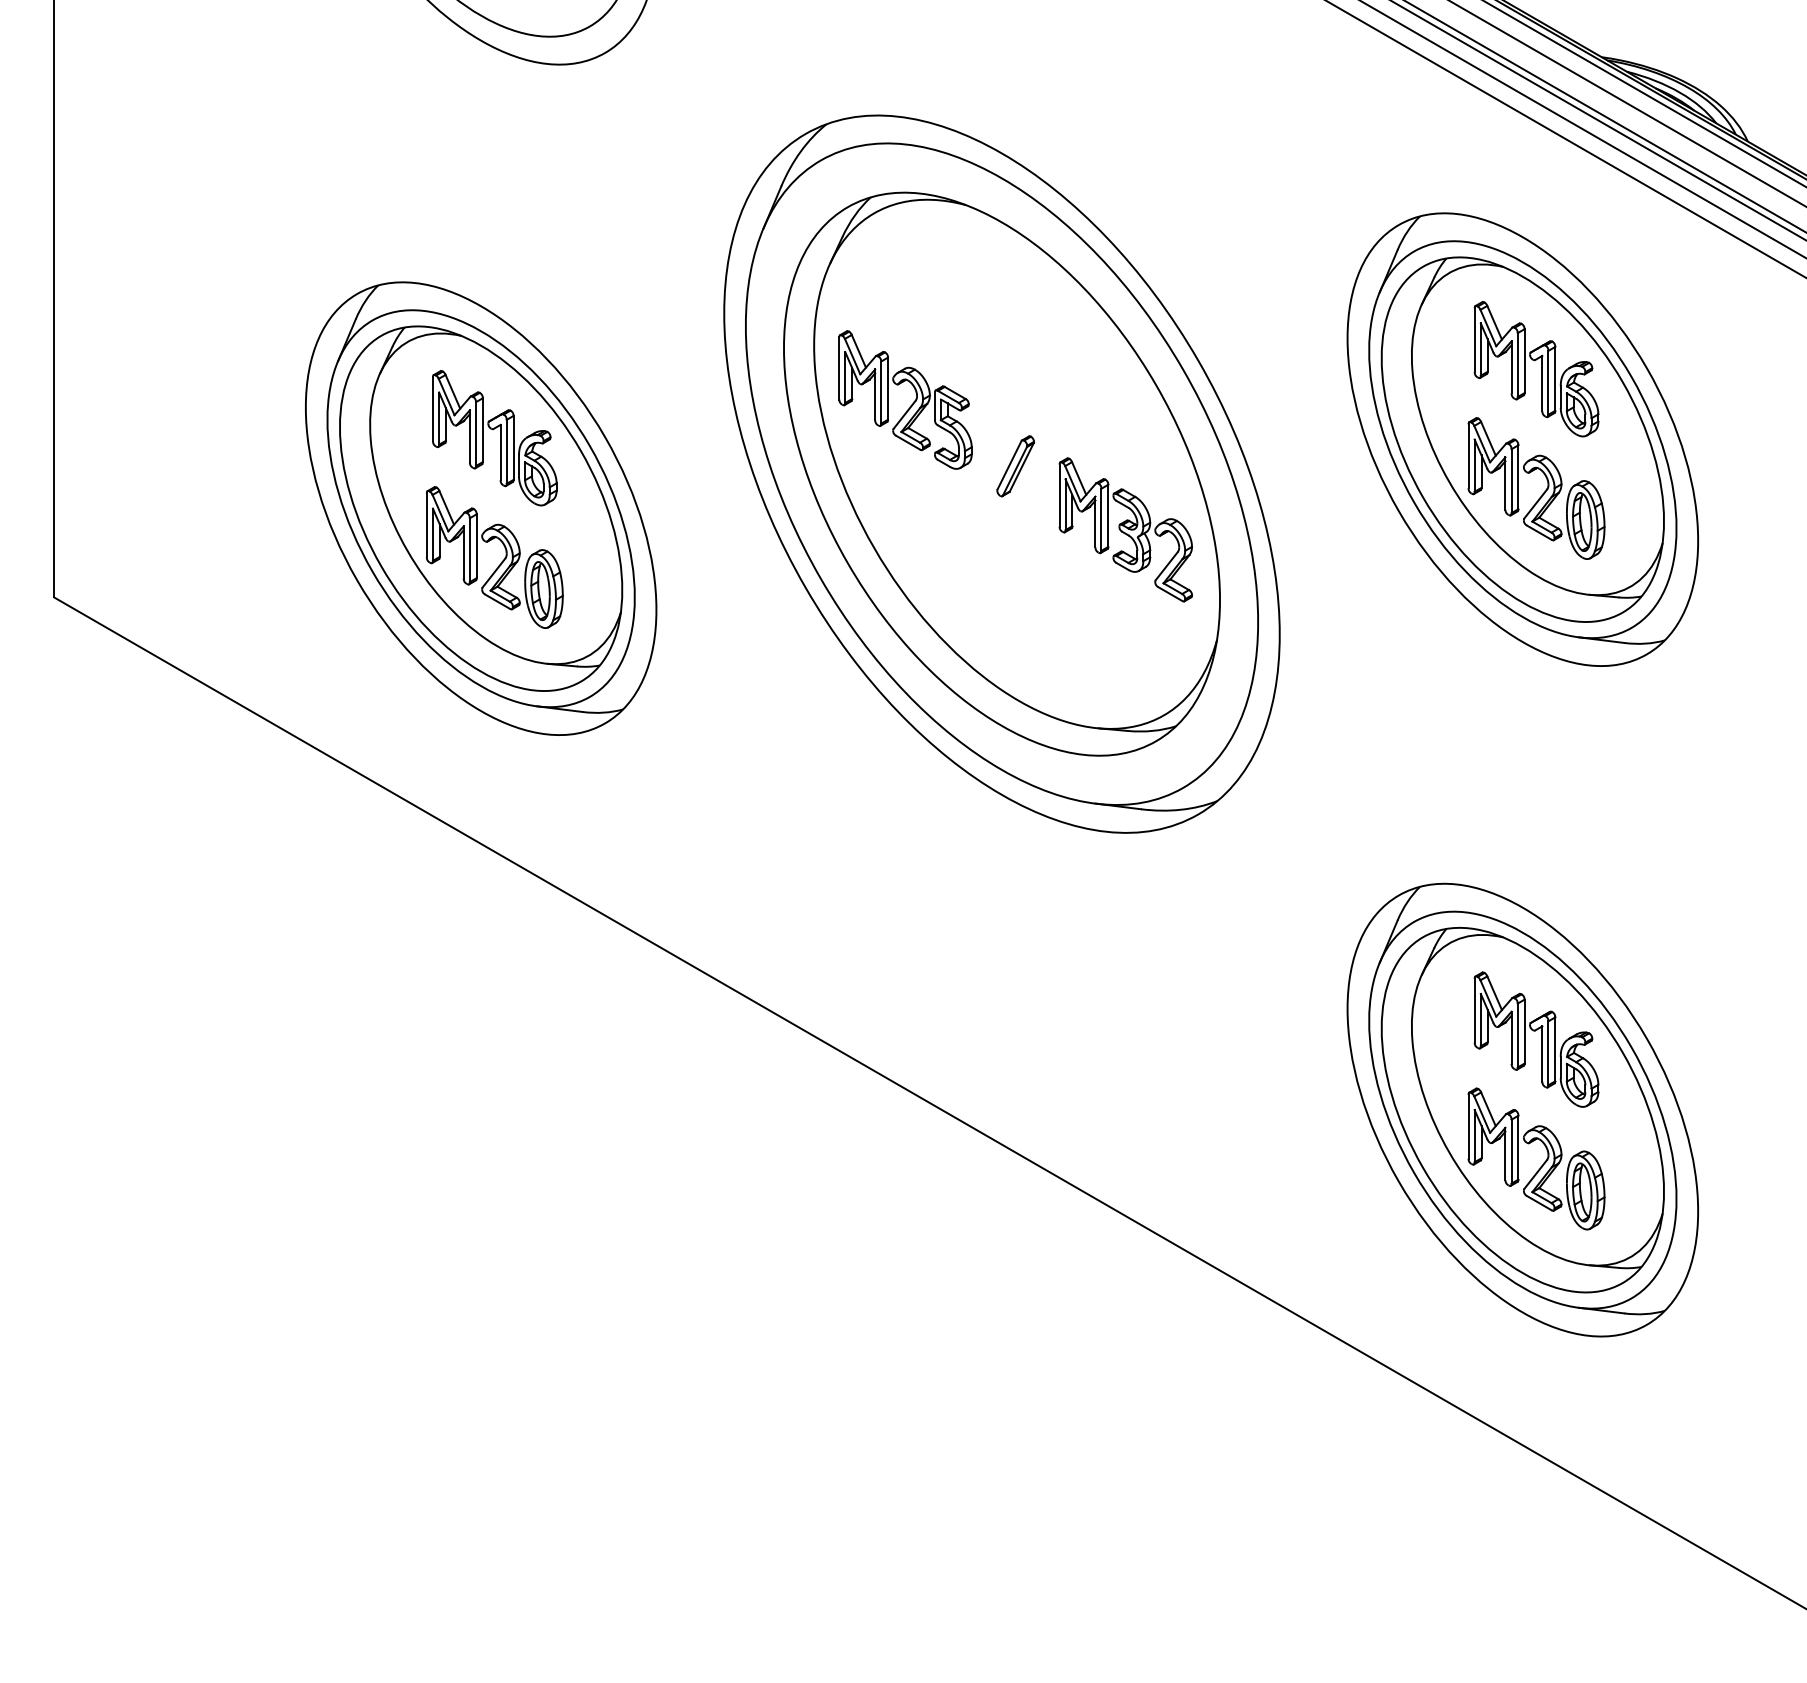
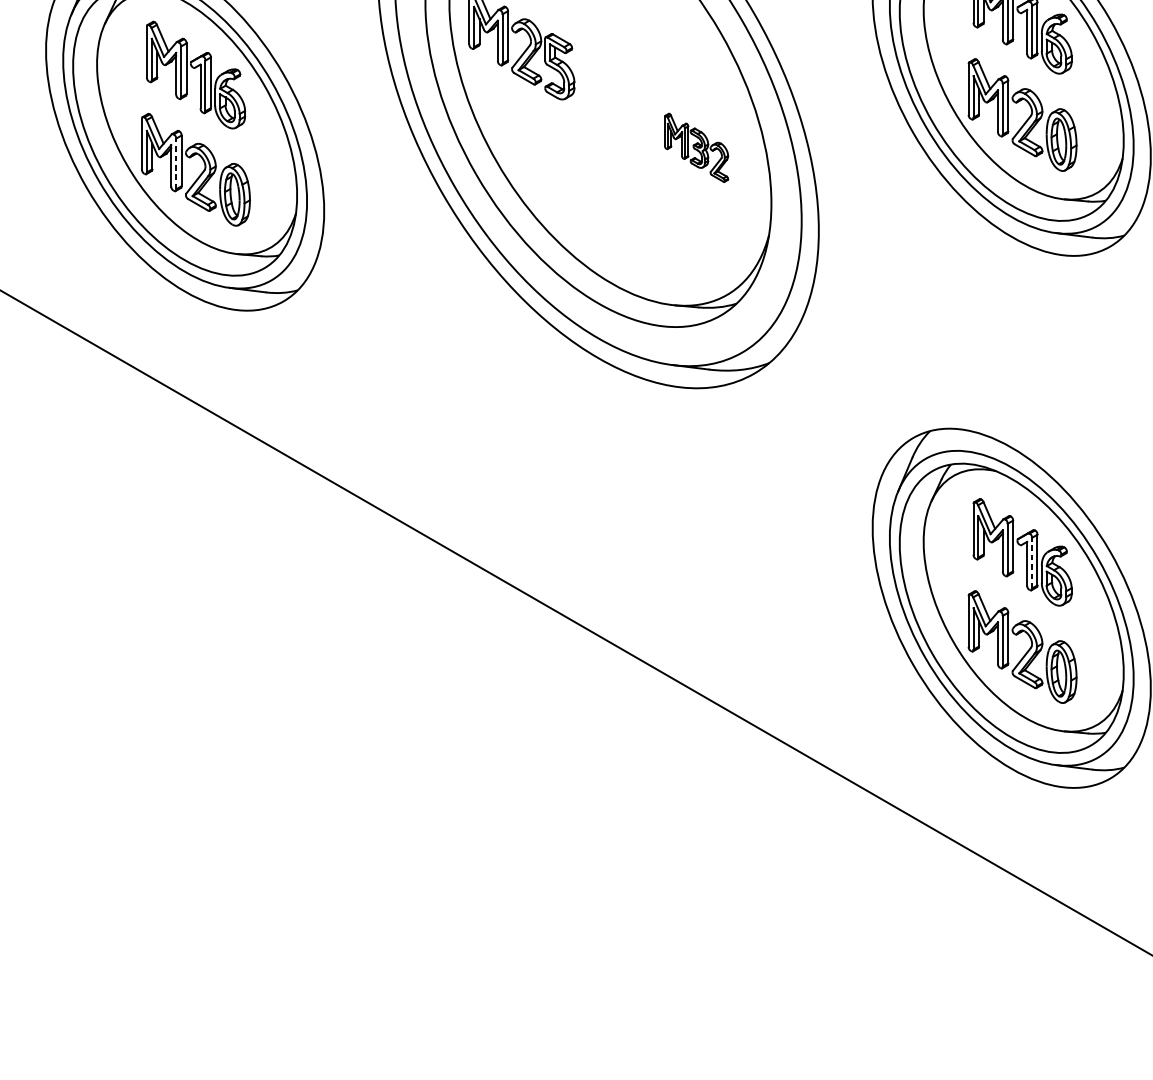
part: (1015, 466) -> (609, 97), removed
part: (1125, 529) -> (696, 147), size x0.6
line: (469, 550) -> (175, 164), solid -> dashed
line: (1548, 1053) -> (1032, 563), solid -> dashed

